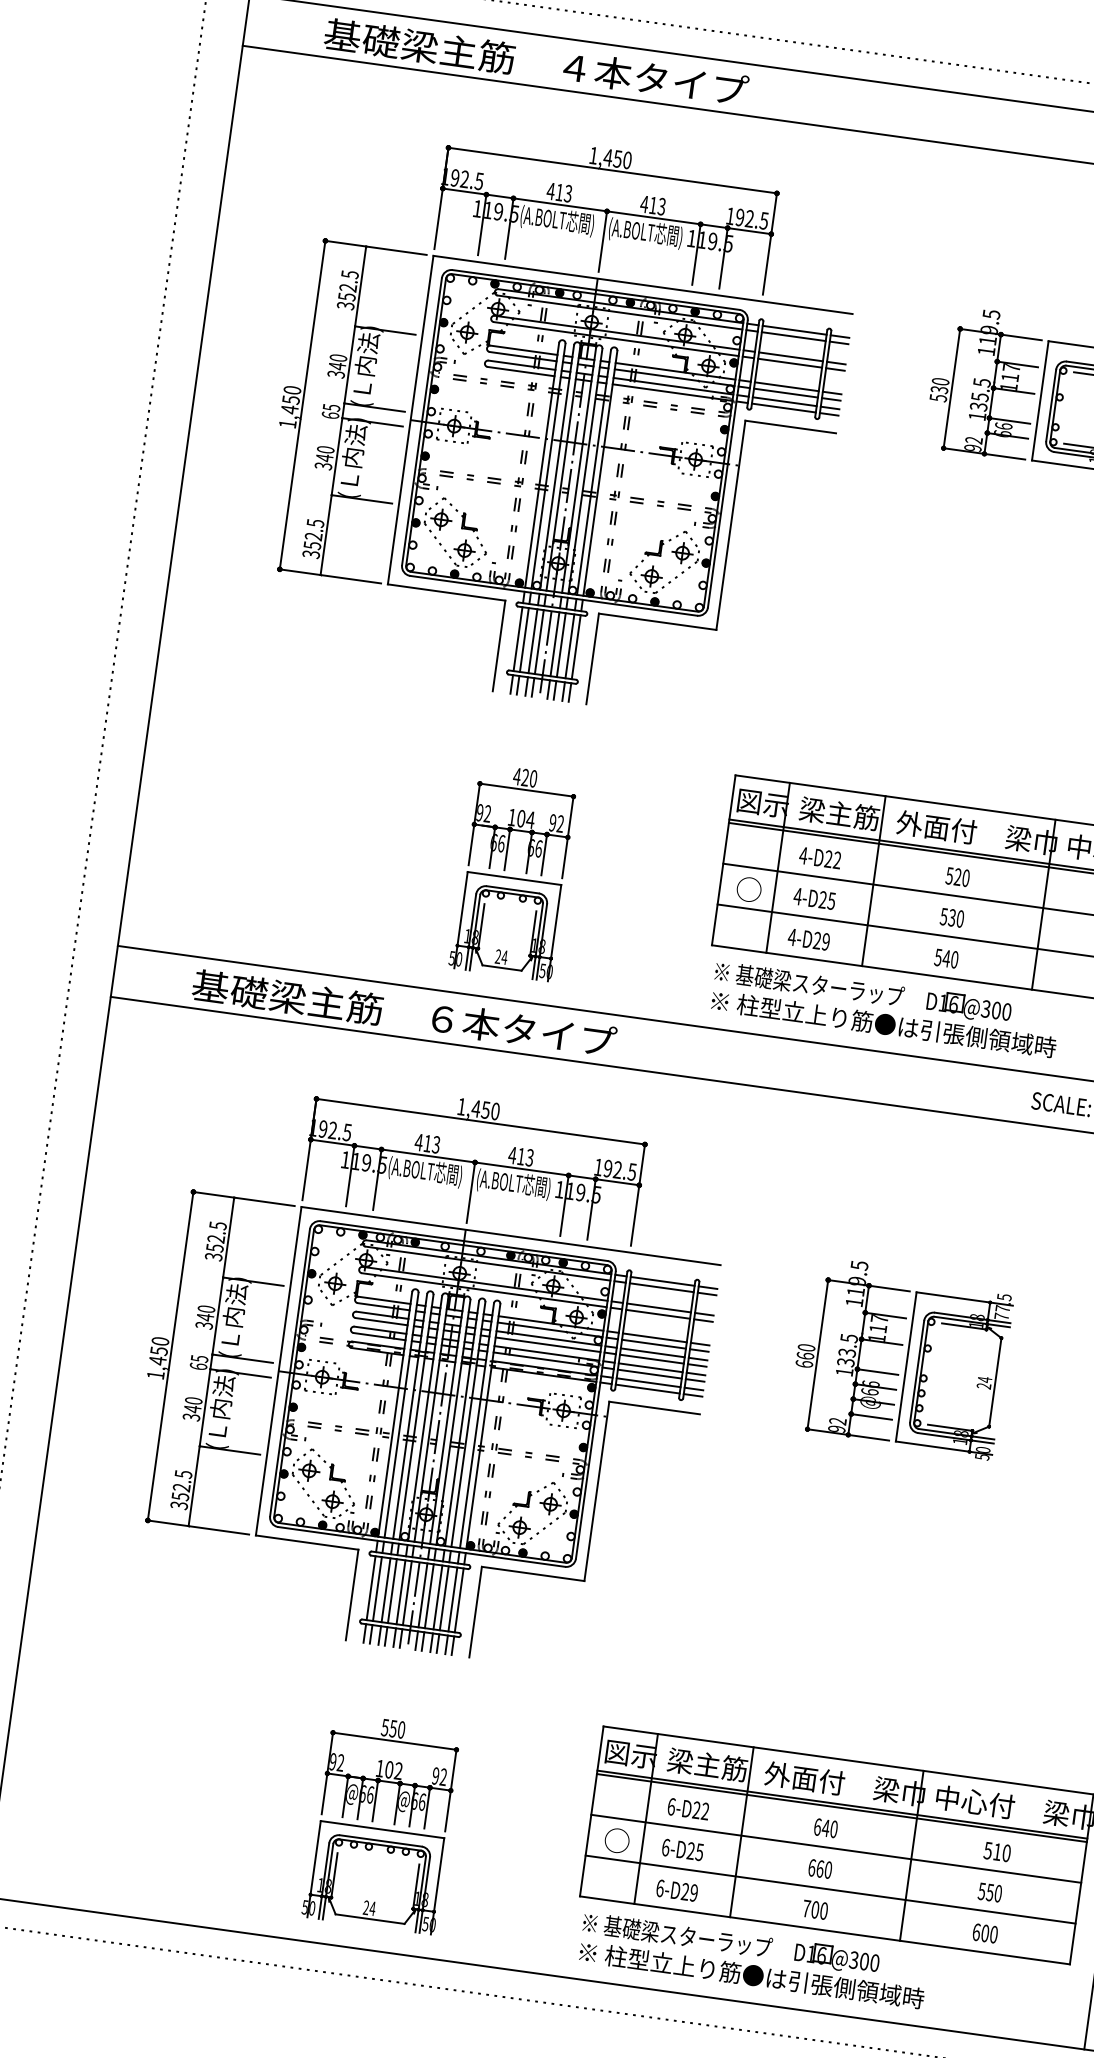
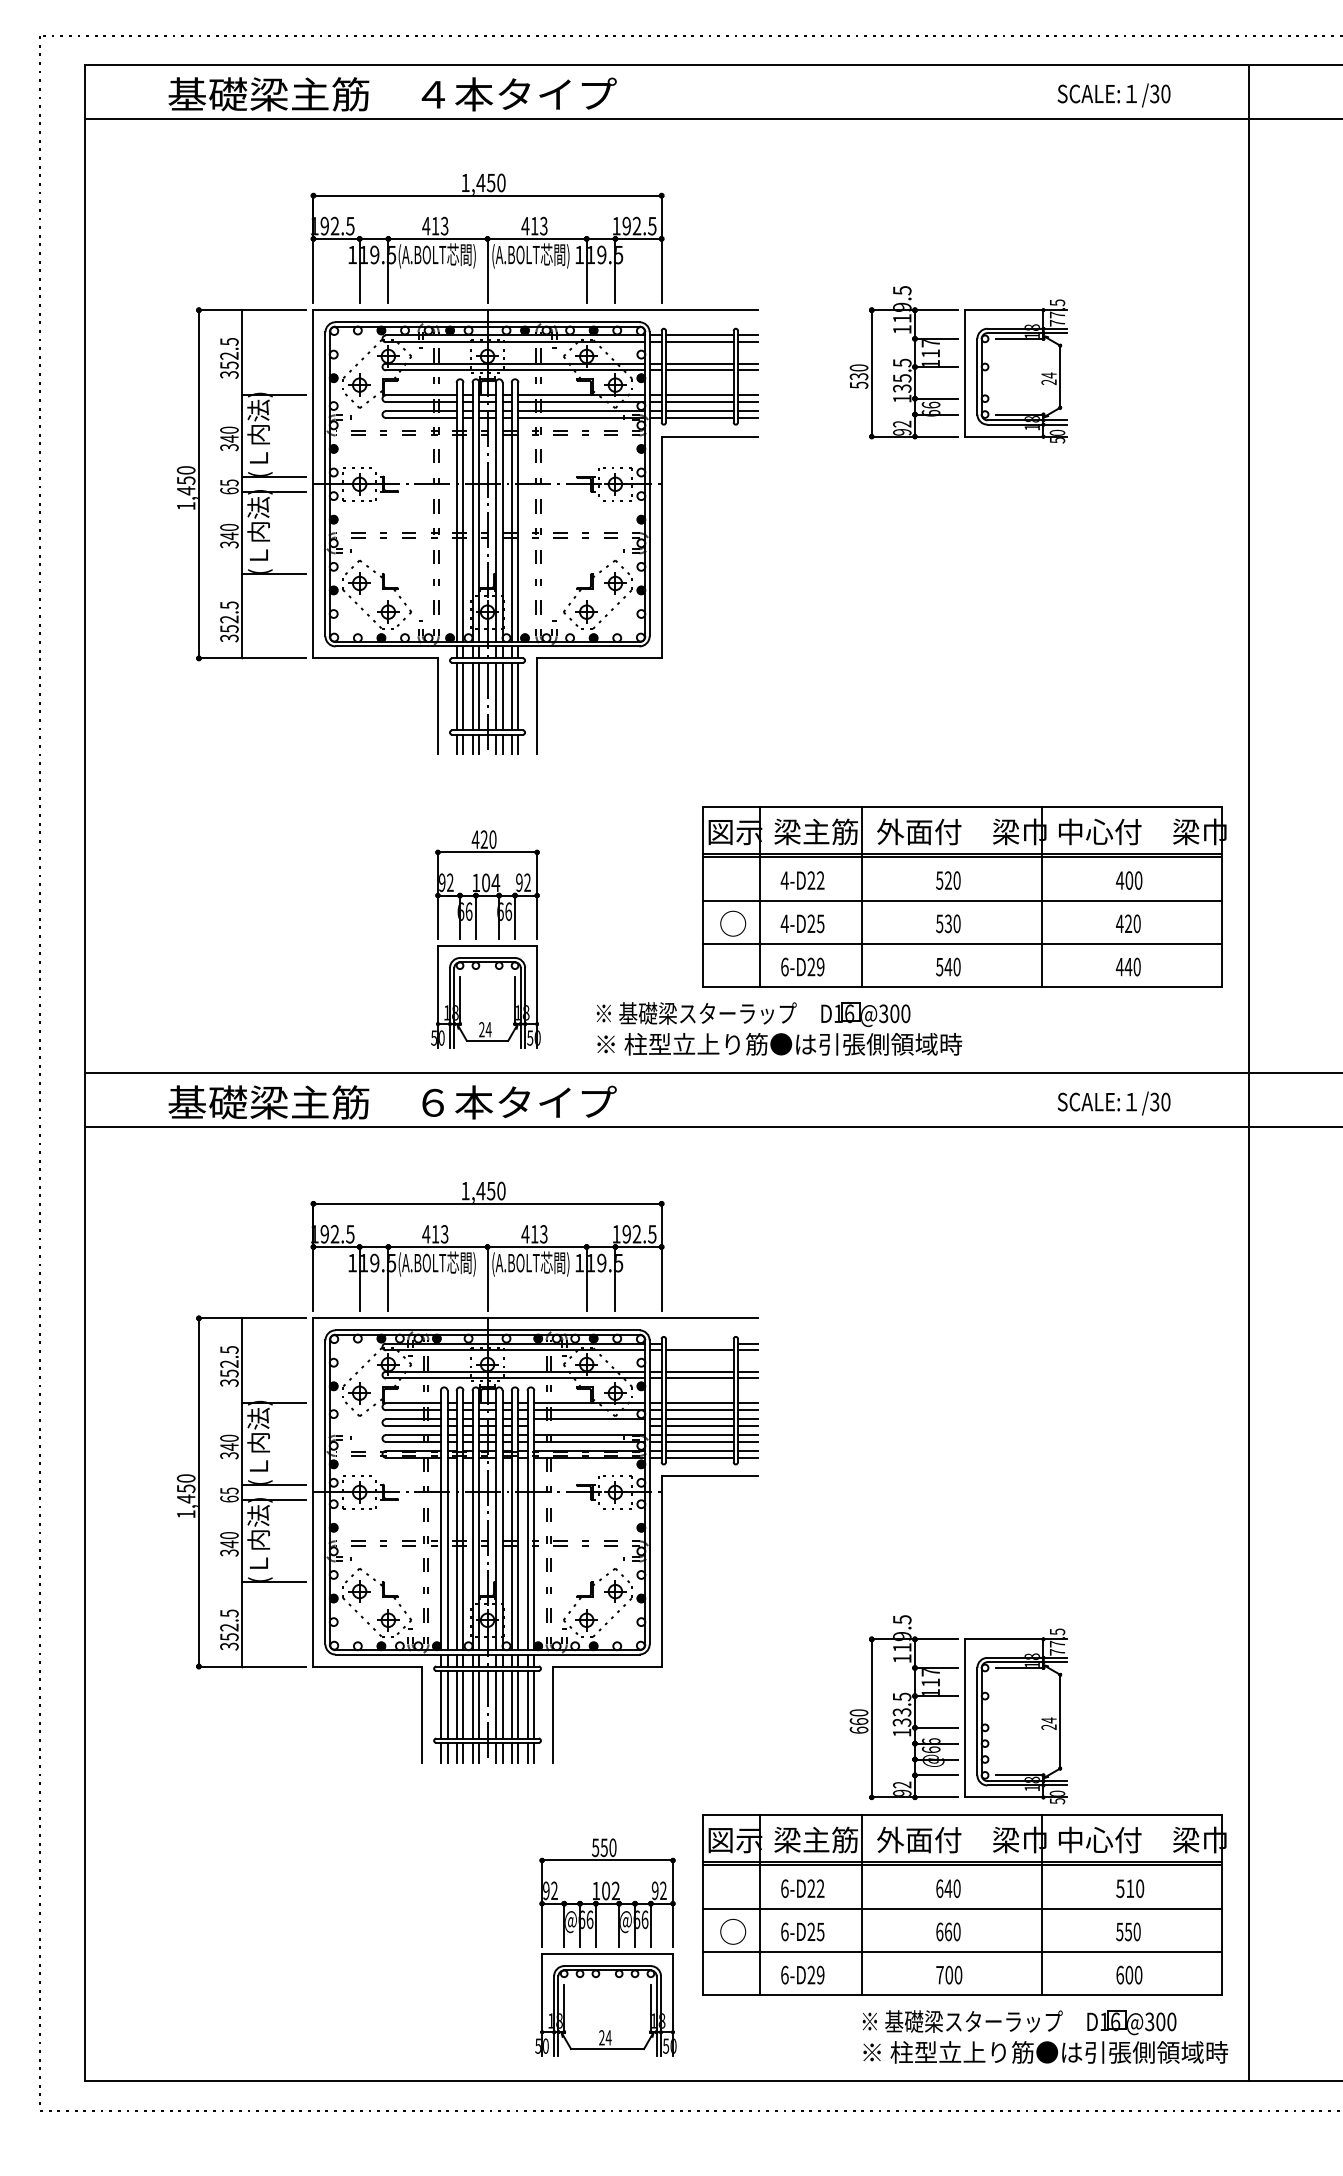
text: (791, 936) -> (784, 966), 4-D29 -> 6-D29
part: (885, 1009) -> (779, 1028), moved
line: (662, 1281) -> (699, 1343), removed
line: (547, 1345) -> (589, 1426), removed
part: (900, 1357) -> (958, 1709), moved
part: (381, 1823) -> (605, 1947), moved
part: (753, 1960) -> (1045, 2036), moved

